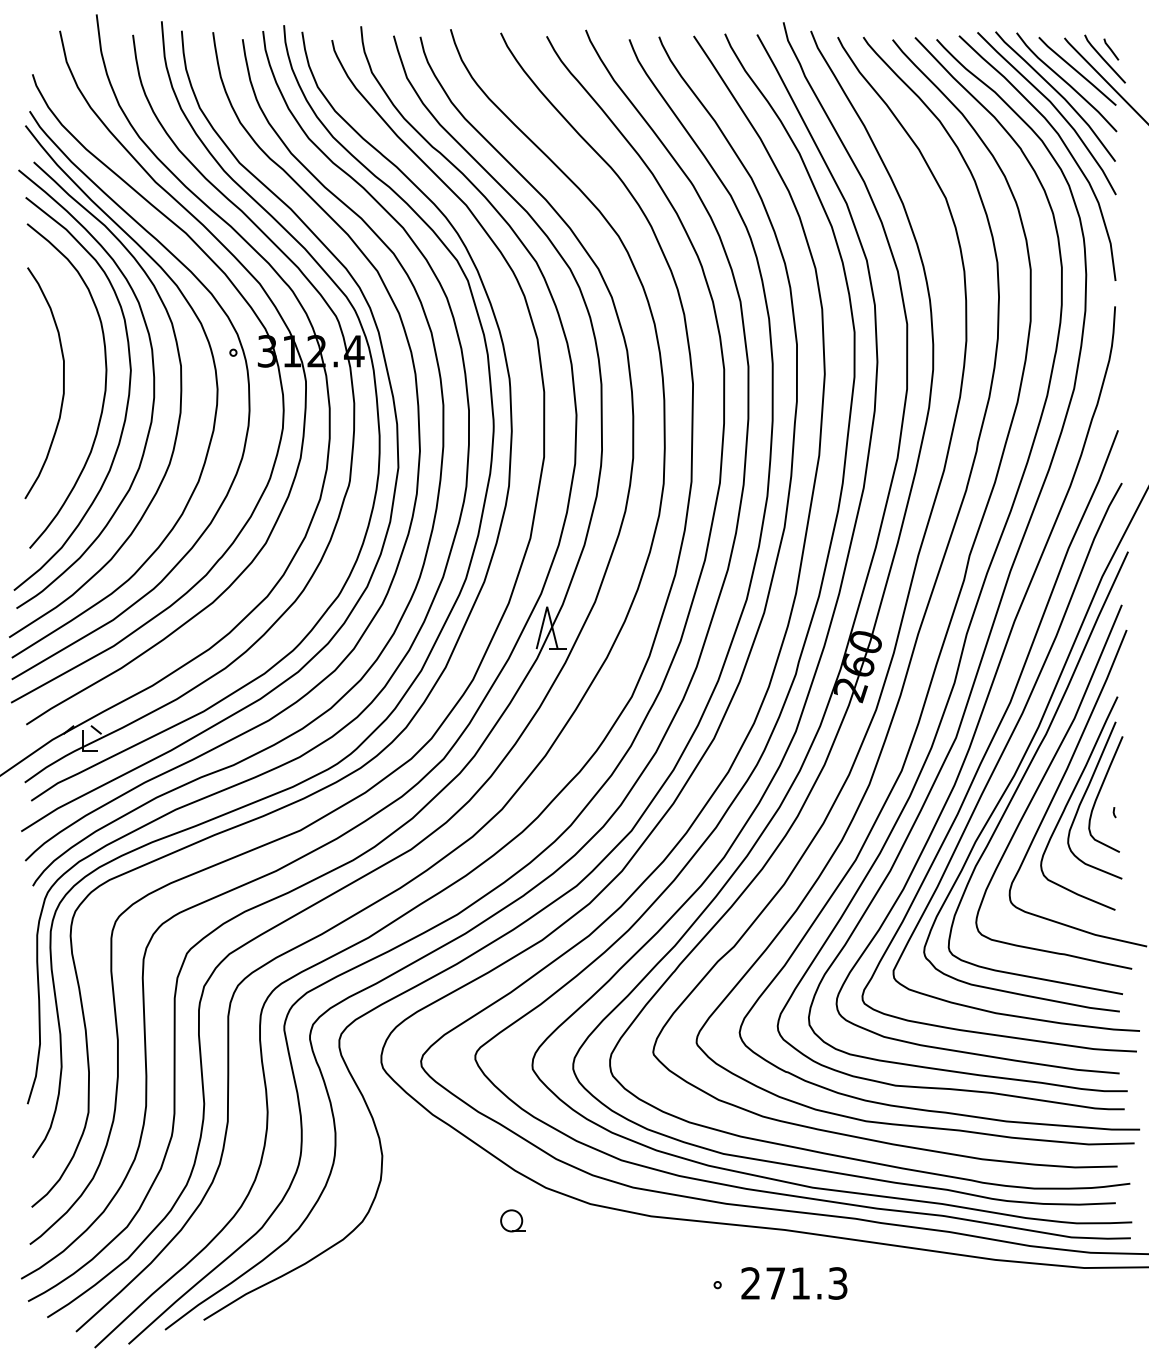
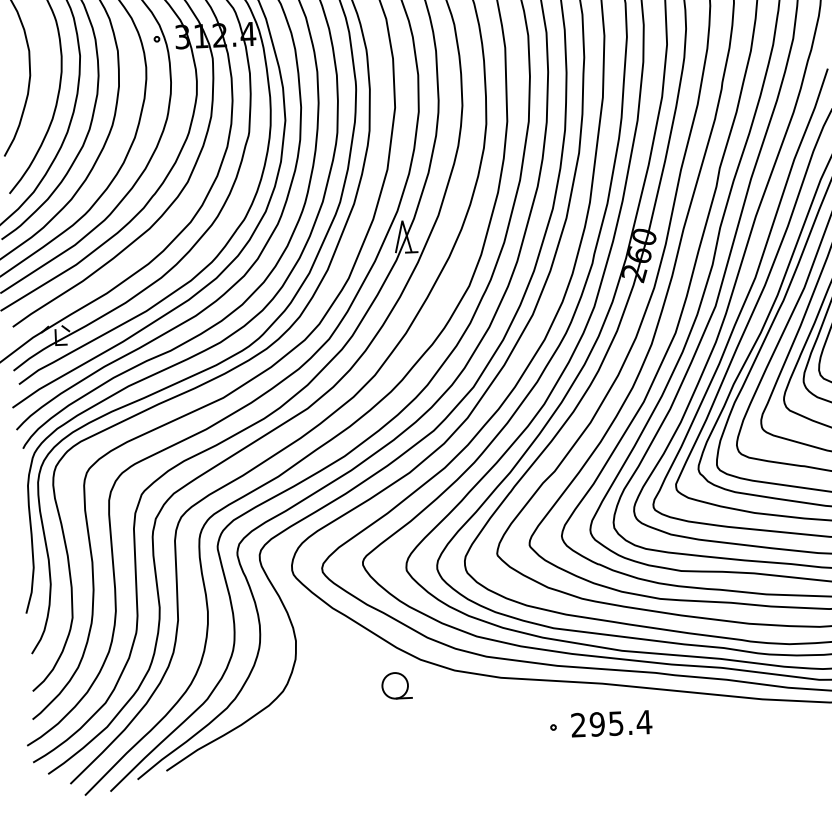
part: (512, 1220) -> (396, 685), size x1.6
text: (807, 1283) -> (621, 723), 271.3 -> 295.4

